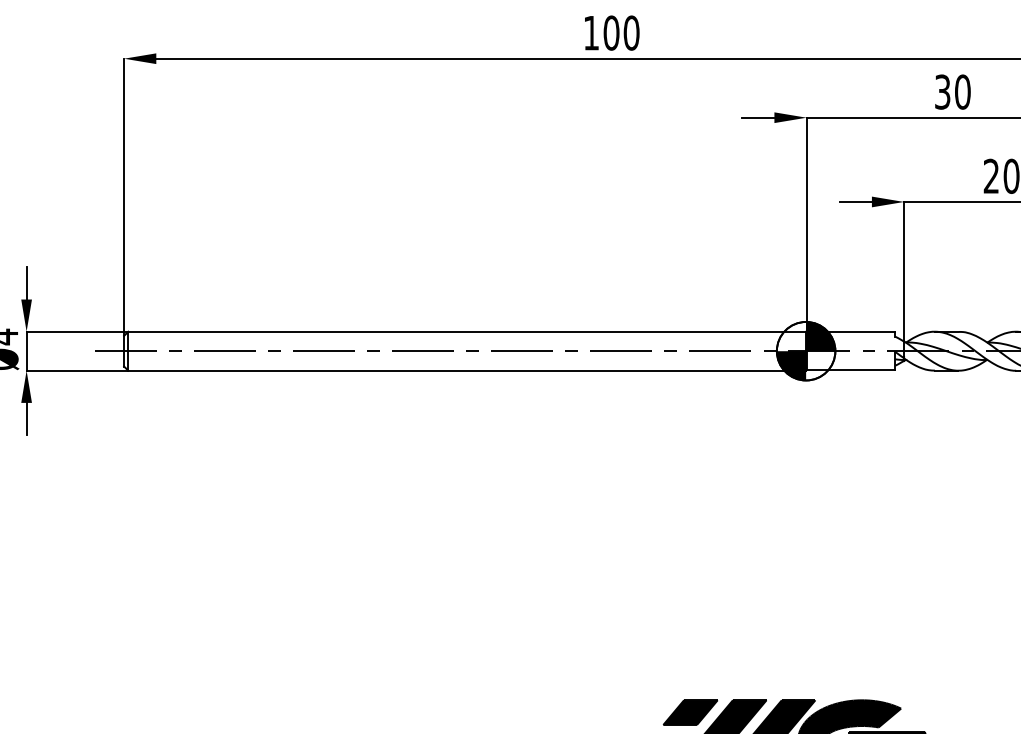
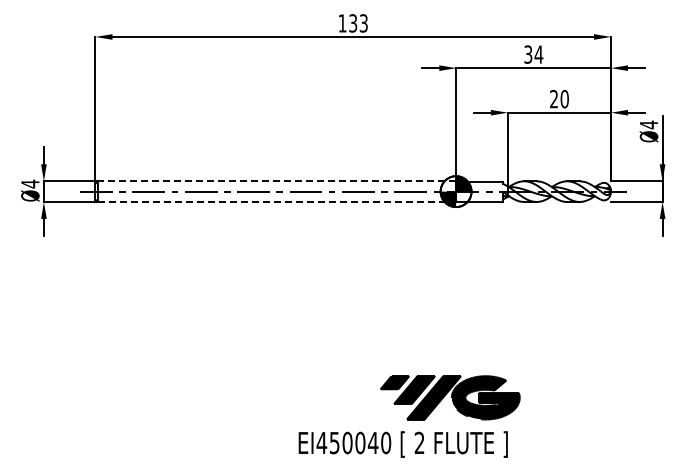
text: (621, 33) -> (358, 23), 100 -> 133
text: (961, 91) -> (538, 54), 30 -> 34
line: (466, 332) -> (276, 181), solid -> dashed
line: (468, 369) -> (277, 201), solid -> dashed

